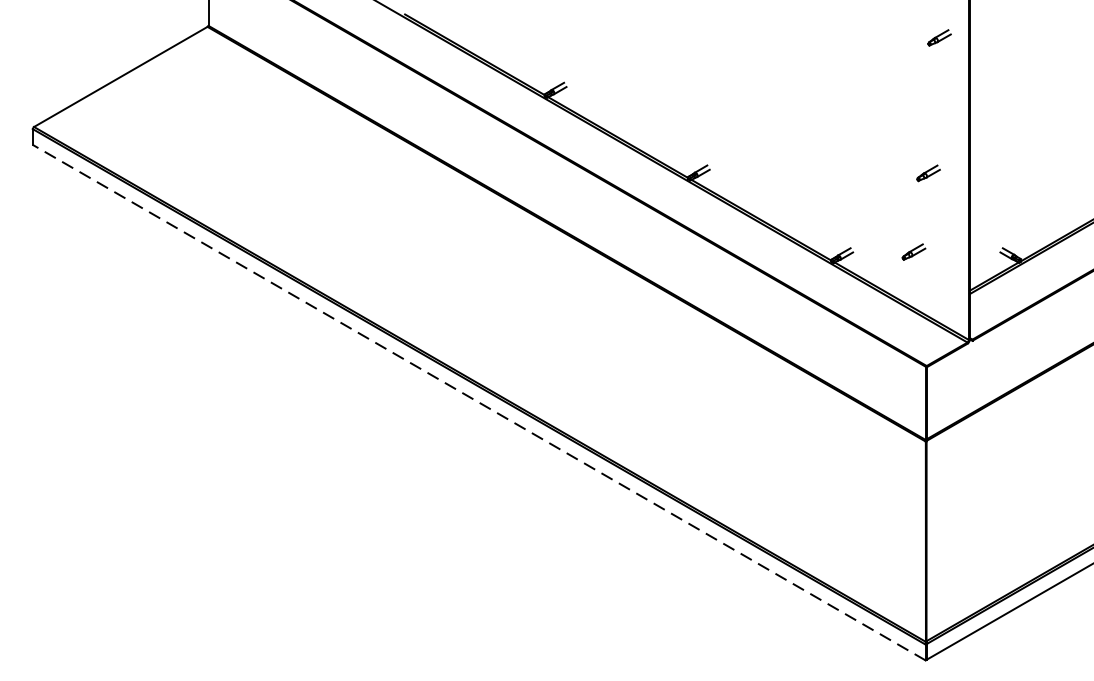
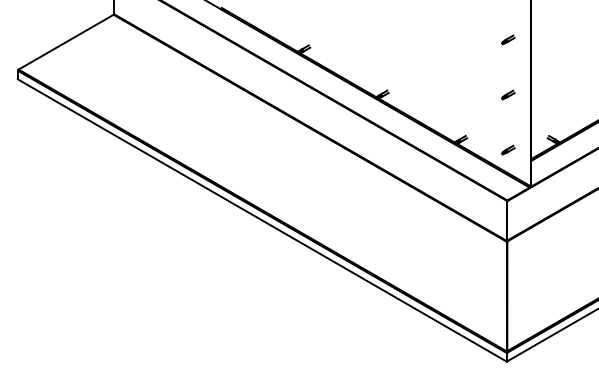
part: (939, 37) -> (508, 39), moved
part: (914, 251) -> (508, 149), moved
line: (477, 402) -> (261, 220), dashed -> solid

